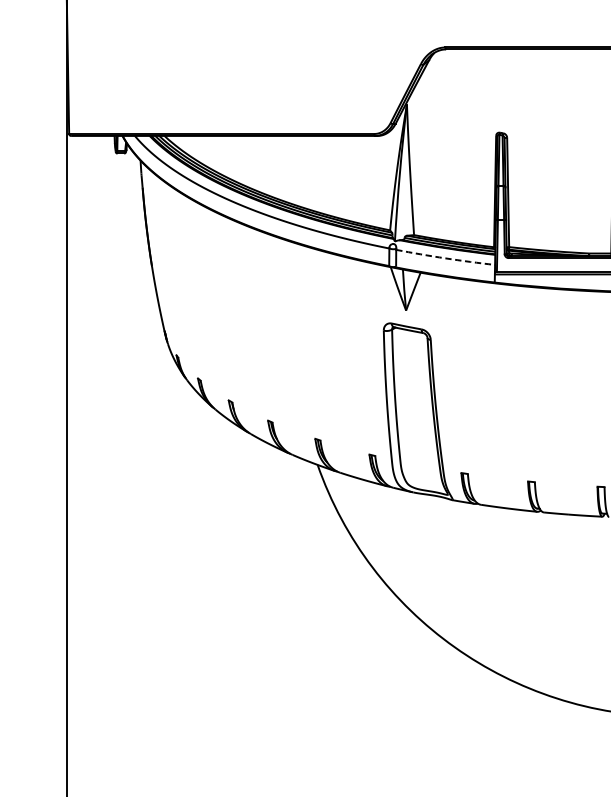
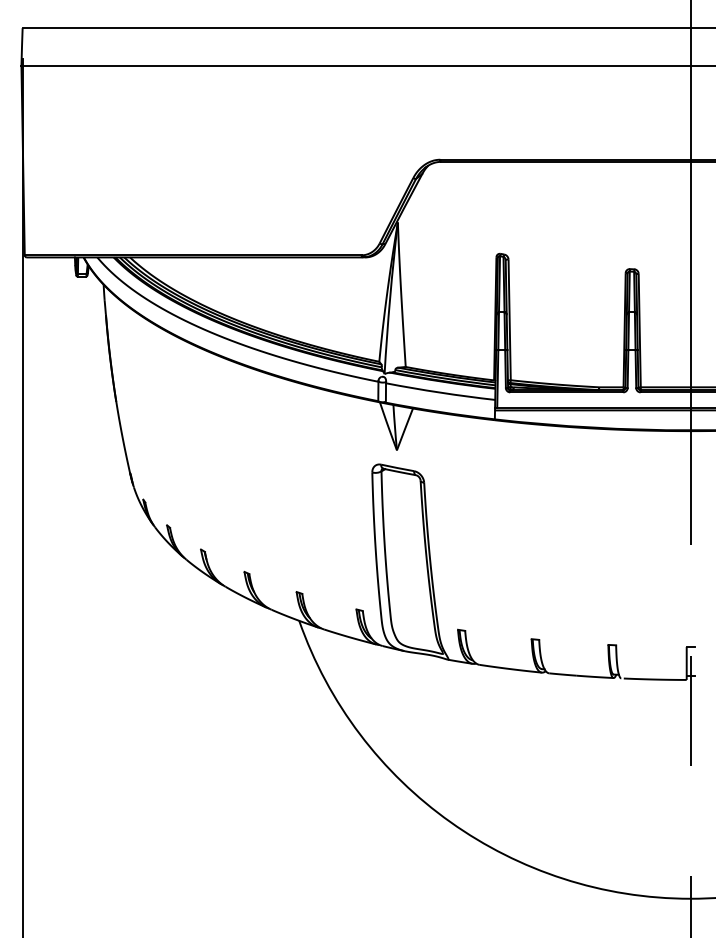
arc: (445, 258) -> (440, 392), dashed -> solid

